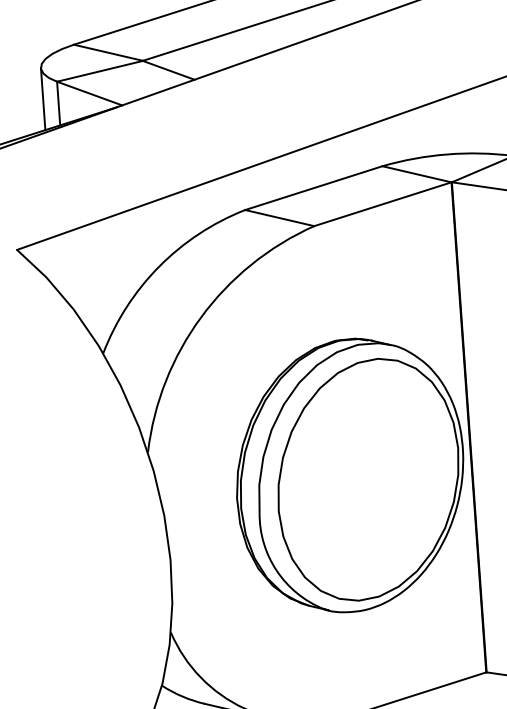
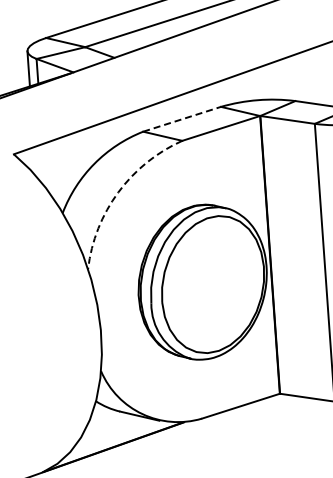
line: (314, 188) -> (182, 119), solid -> dashed
arc: (201, 317) -> (118, 192), solid -> dashed

